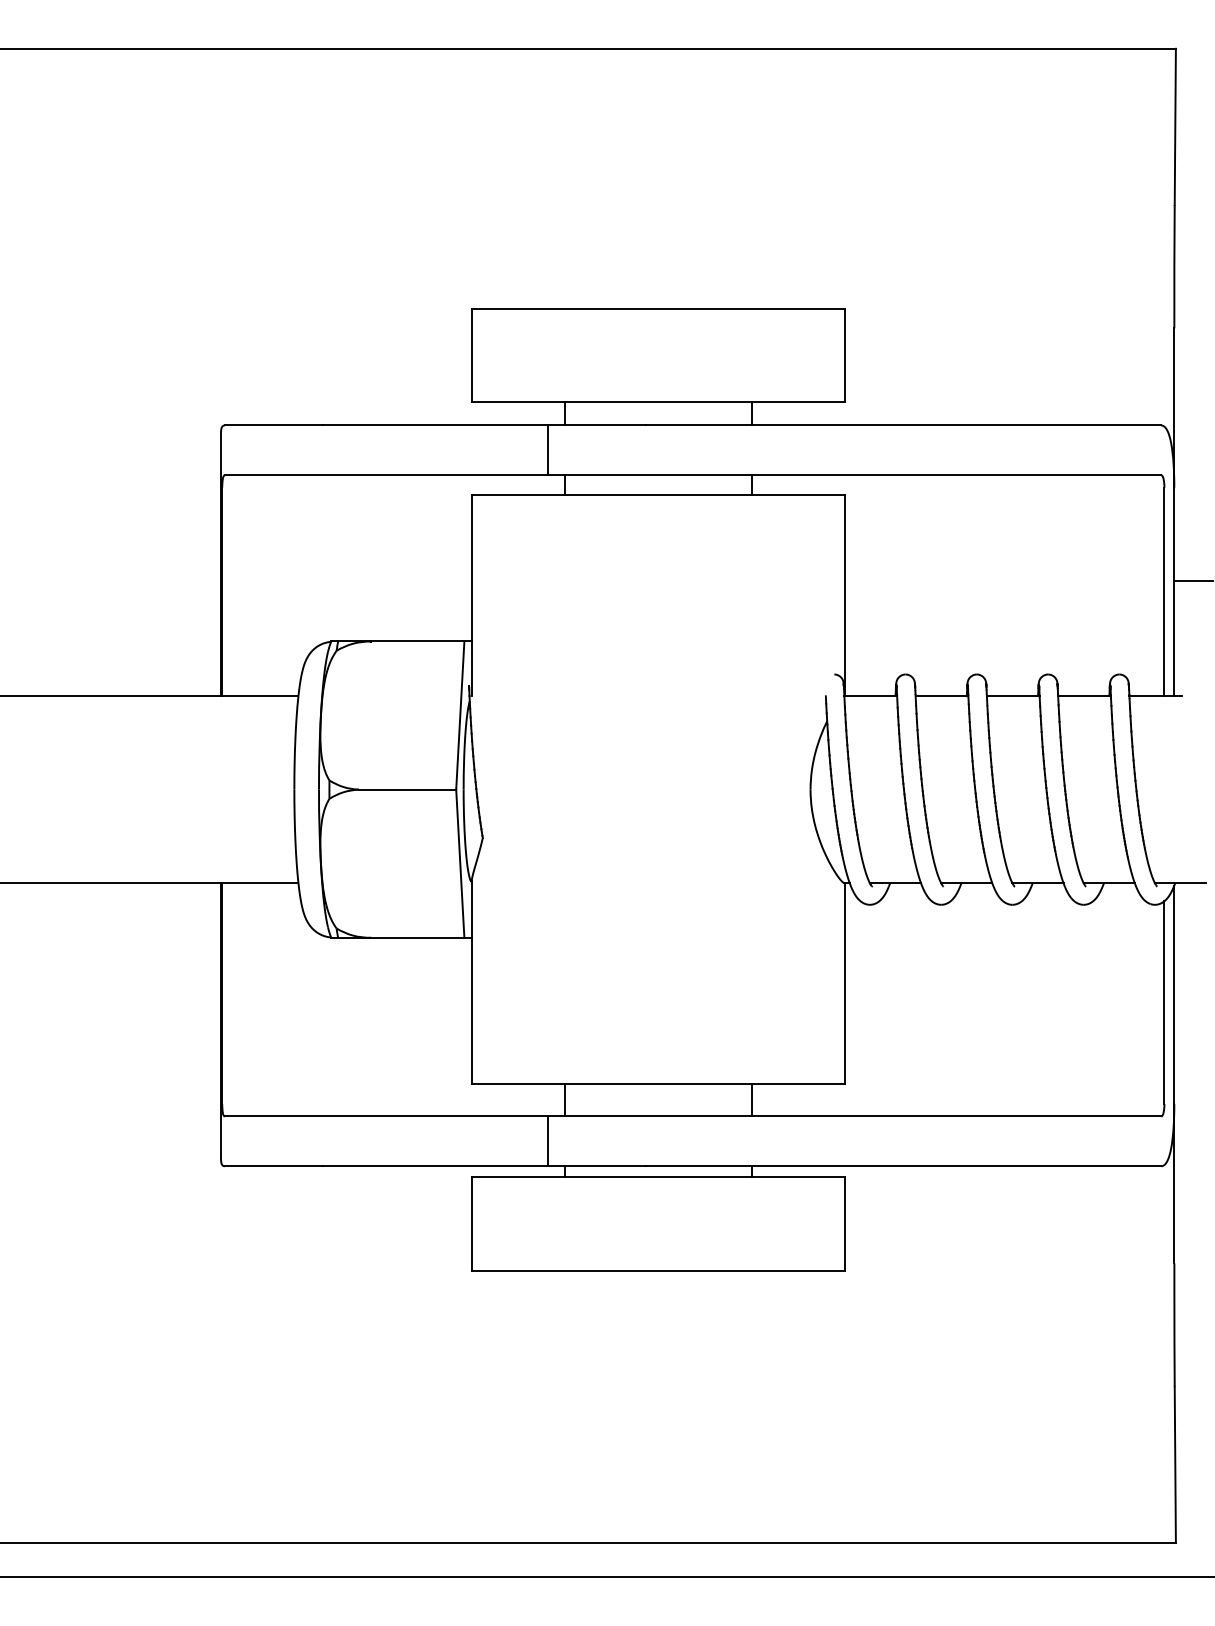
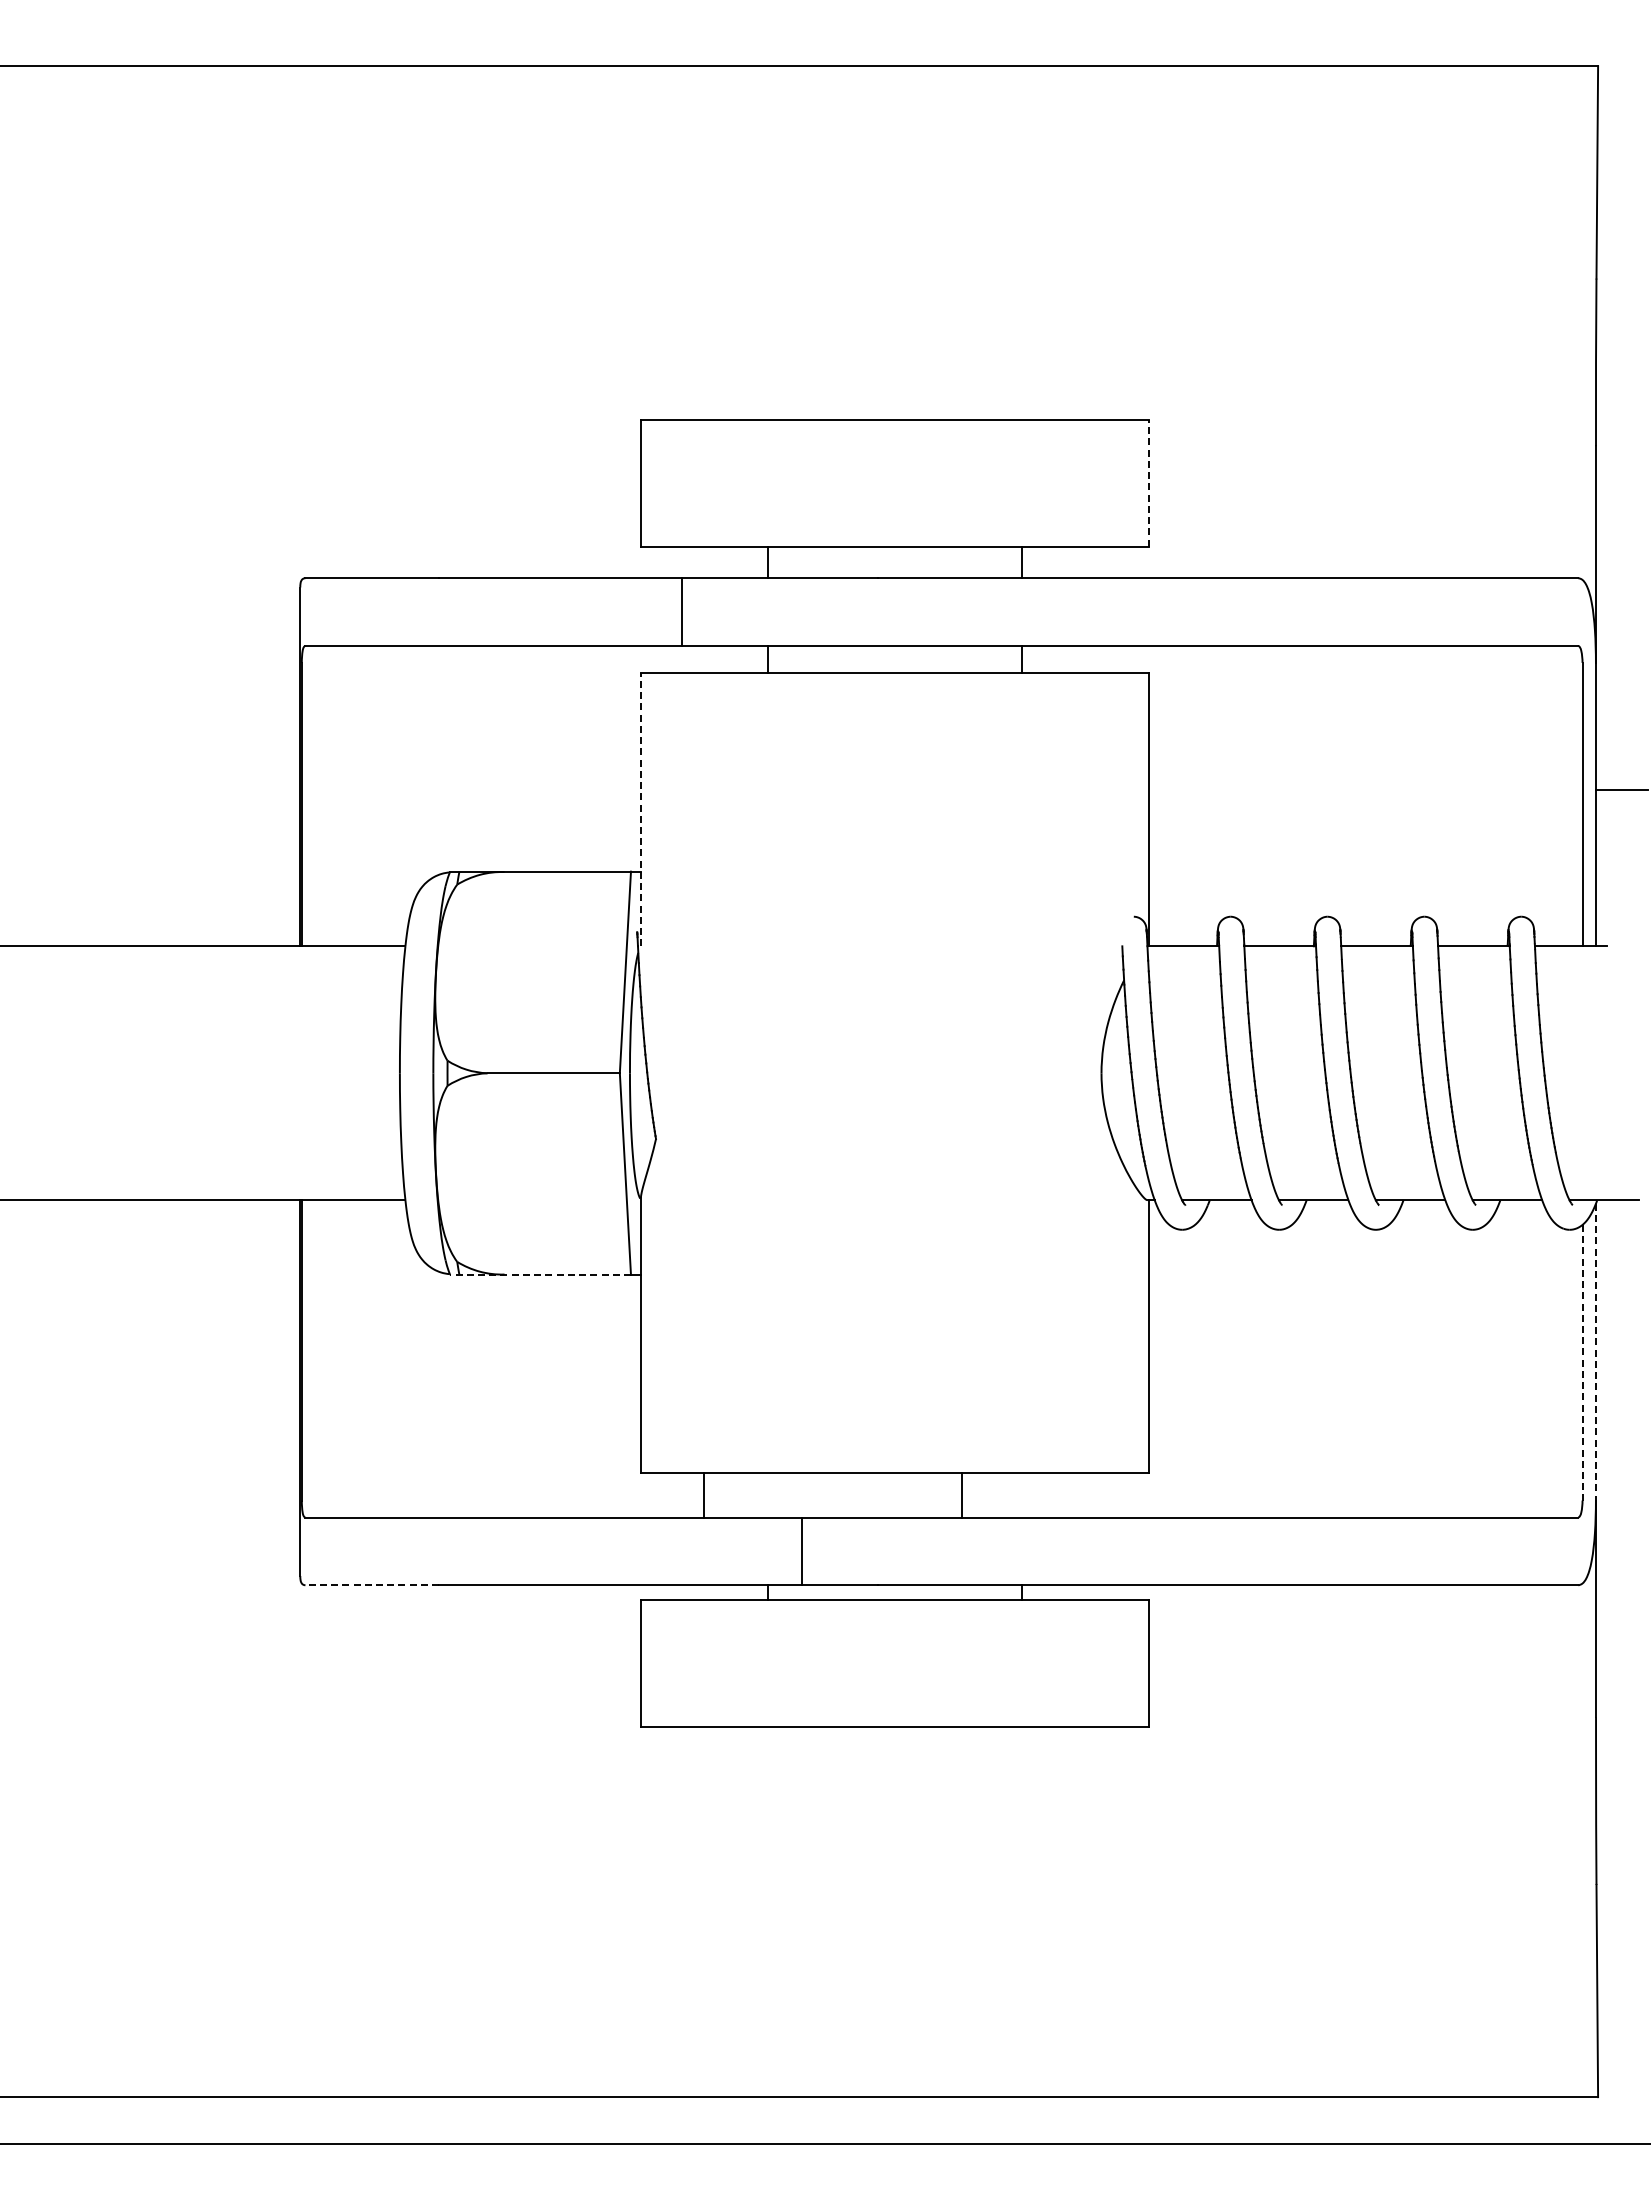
line: (845, 355) -> (1148, 482), solid -> dashed
line: (547, 449) -> (681, 611), moved
line: (471, 595) -> (640, 809), solid -> dashed
line: (397, 937) -> (540, 1274), solid -> dashed
line: (1173, 995) -> (1595, 1352), solid -> dashed
line: (1164, 1002) -> (1582, 1362), solid -> dashed
line: (564, 1100) -> (703, 1495), moved
line: (751, 1100) -> (961, 1495), moved
line: (547, 1141) -> (801, 1551), moved
line: (274, 1166) -> (372, 1585), solid -> dashed

